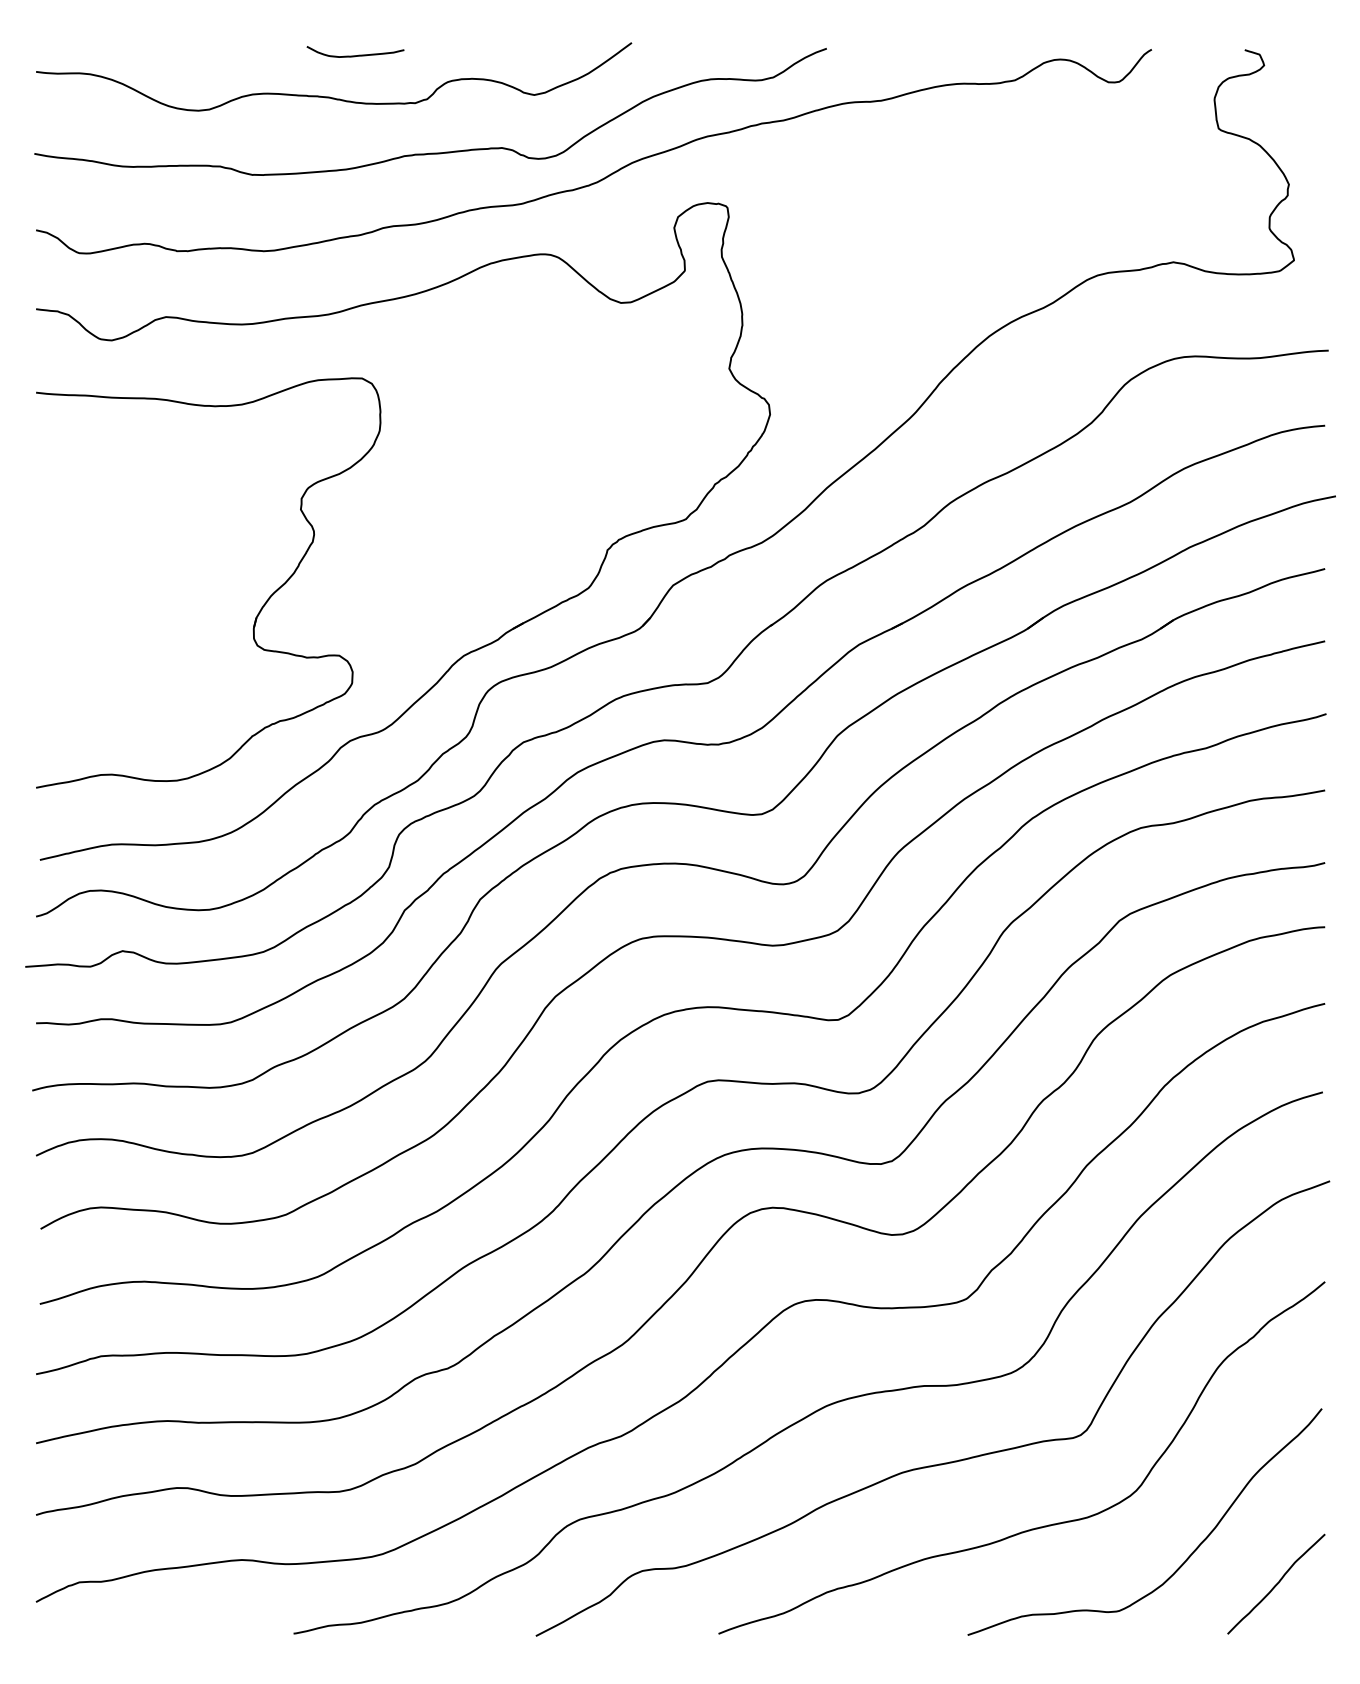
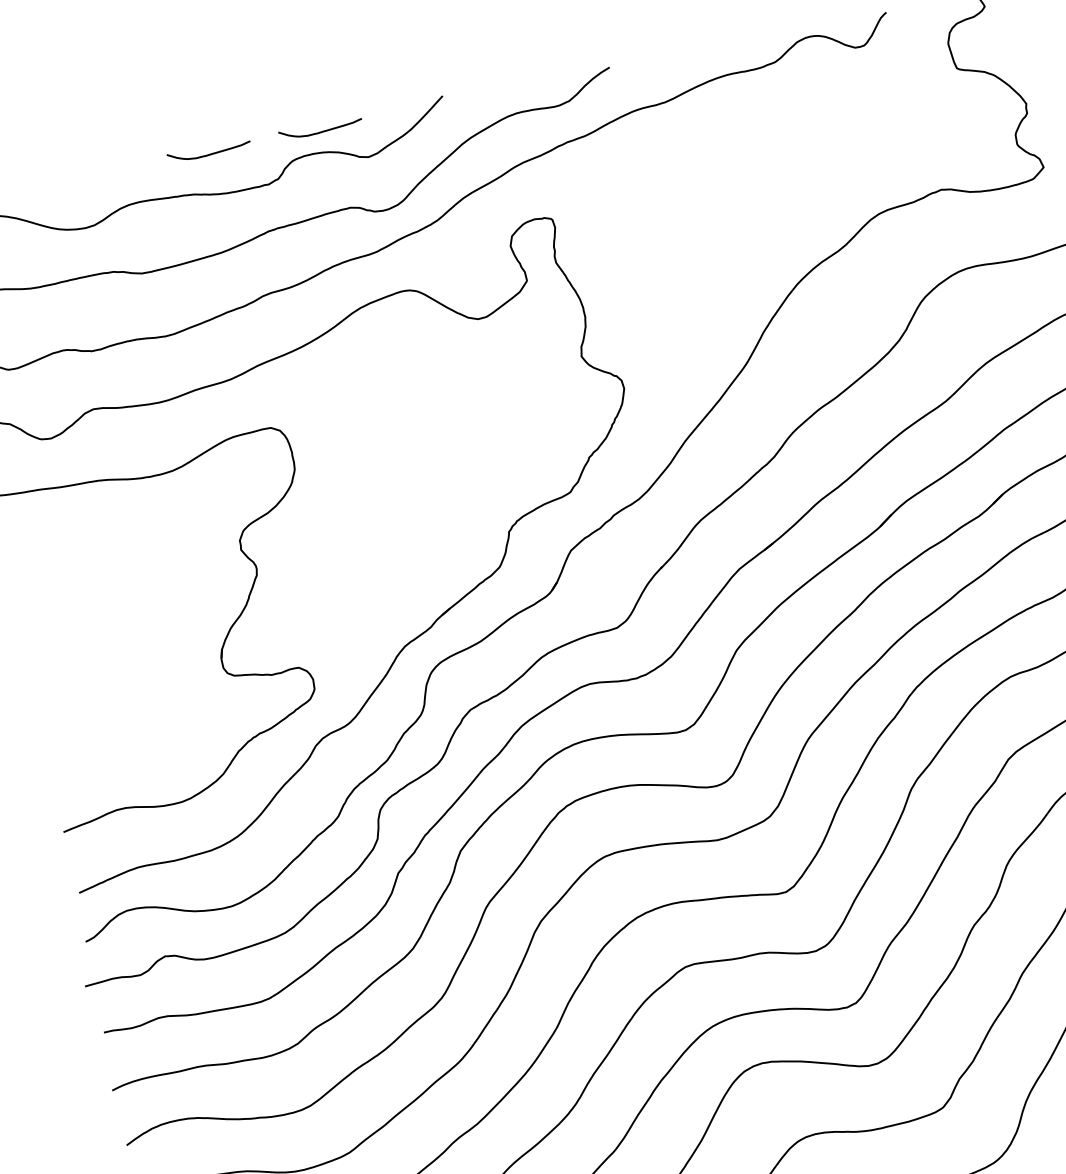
curve: (486, 55) -> (321, 131), added

